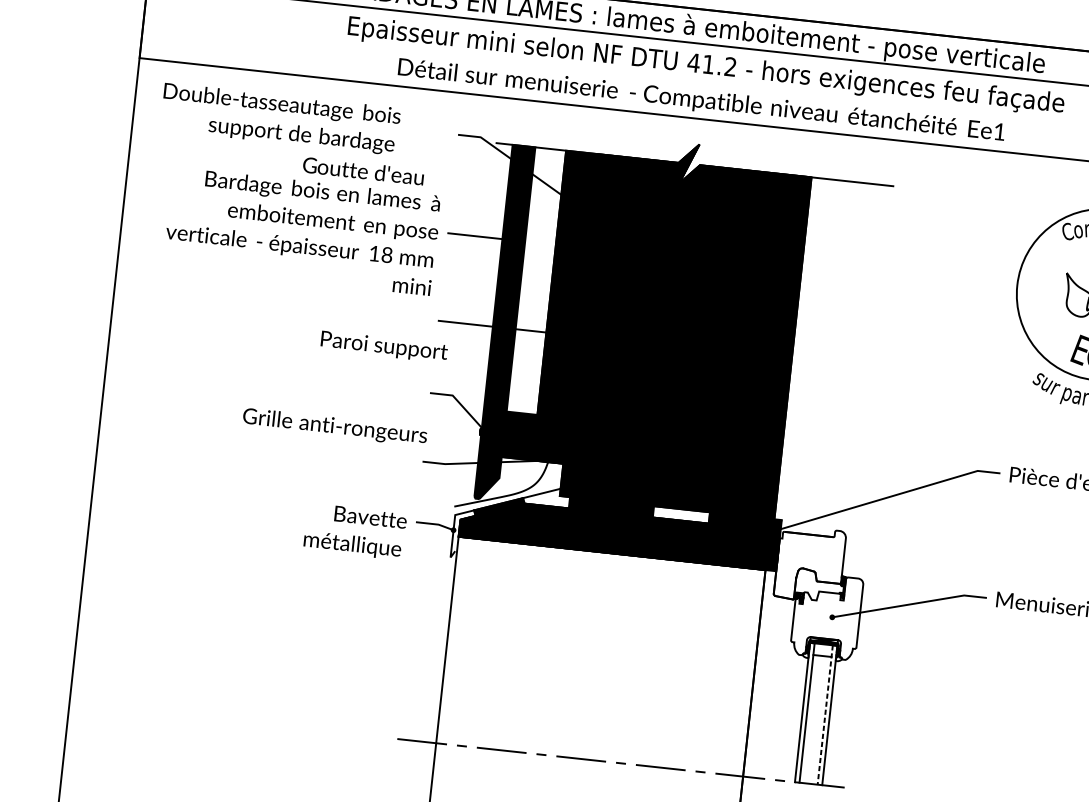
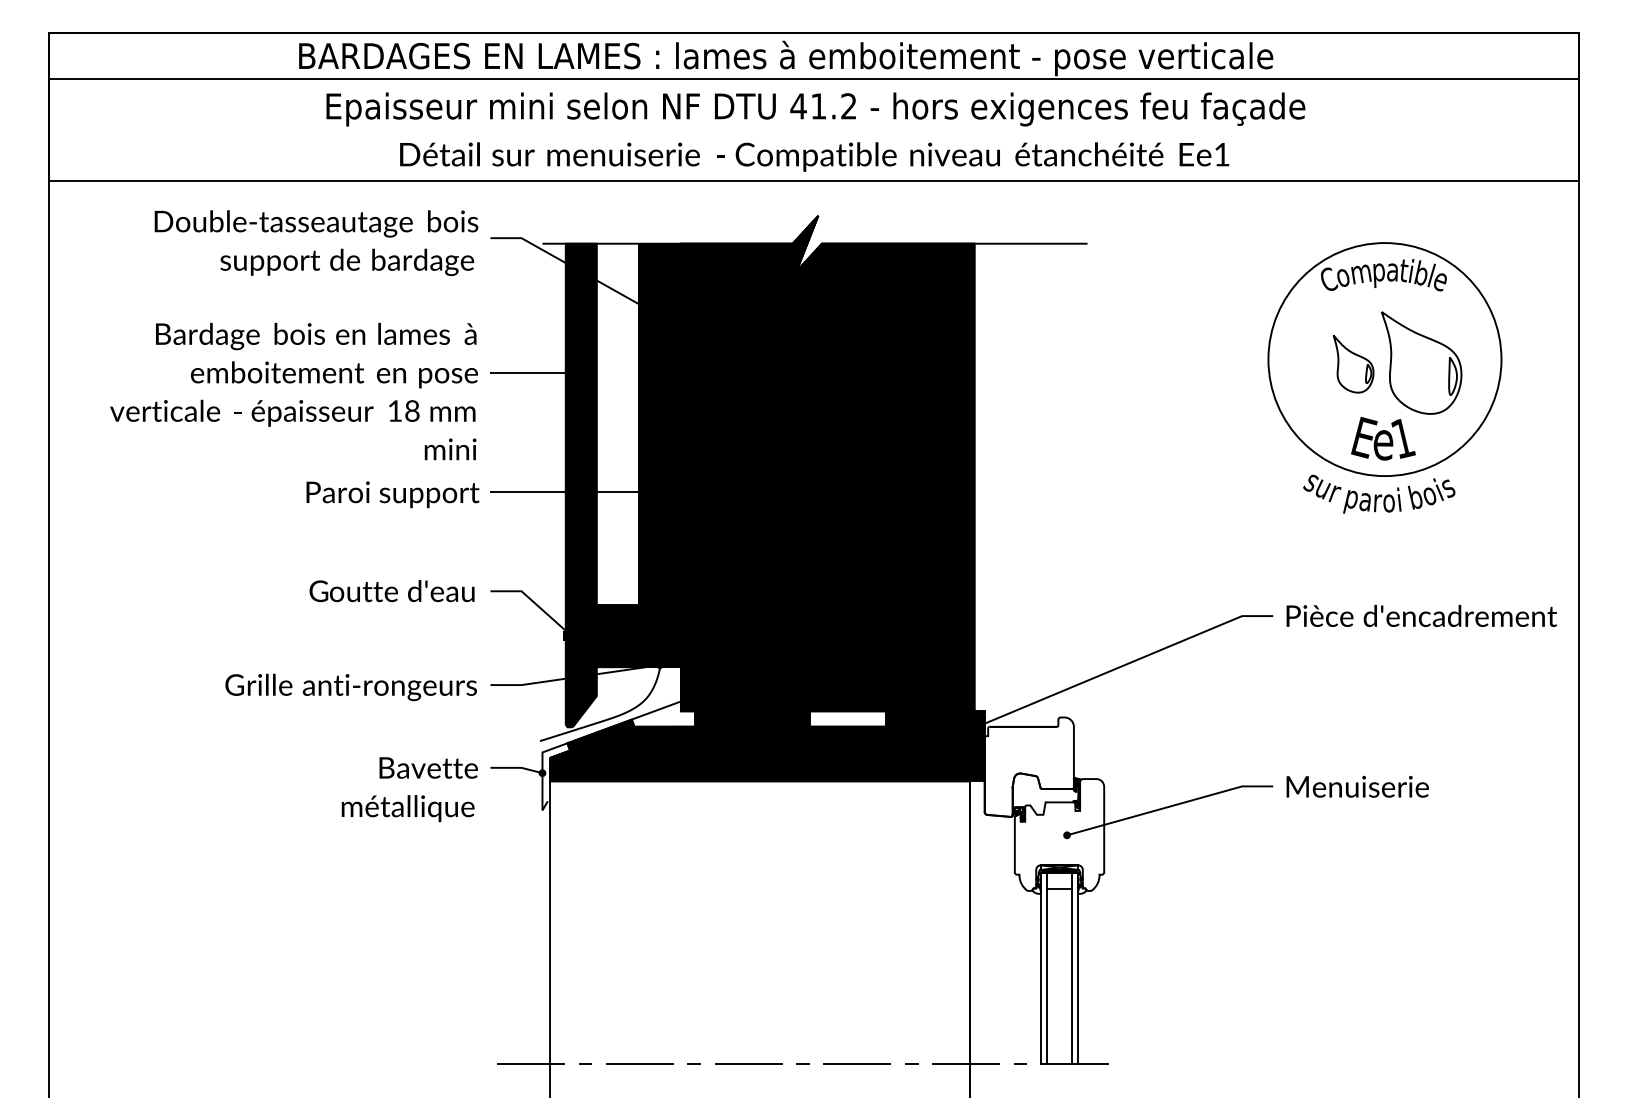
text: (280, 118) -> (316, 242), moved
text: (363, 171) -> (391, 591), moved
text: (383, 346) -> (392, 494), moved
text: (334, 427) -> (350, 687), moved
line: (824, 715) -> (1071, 968), dashed -> solid

